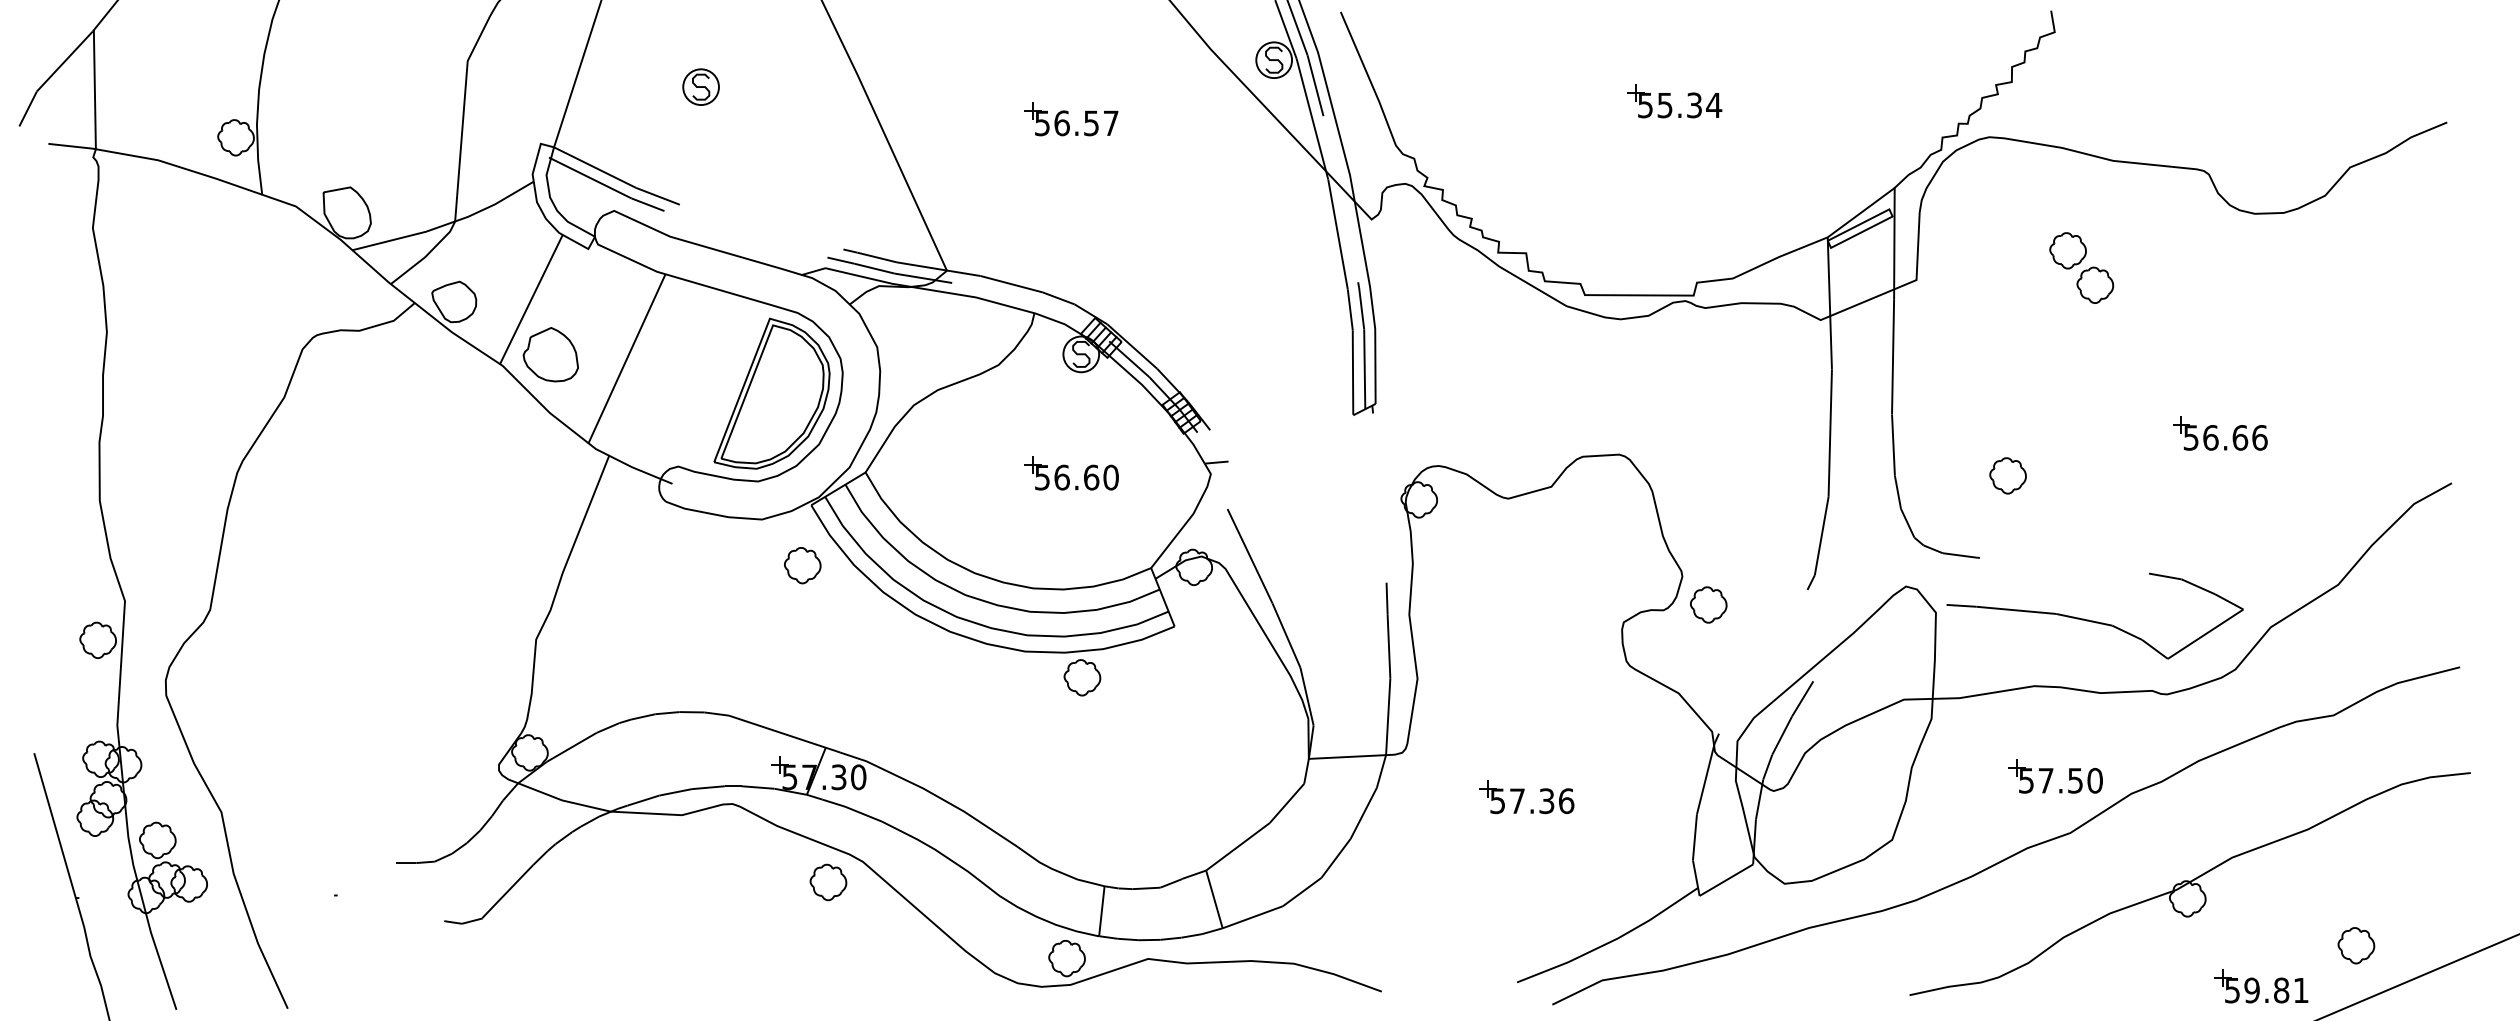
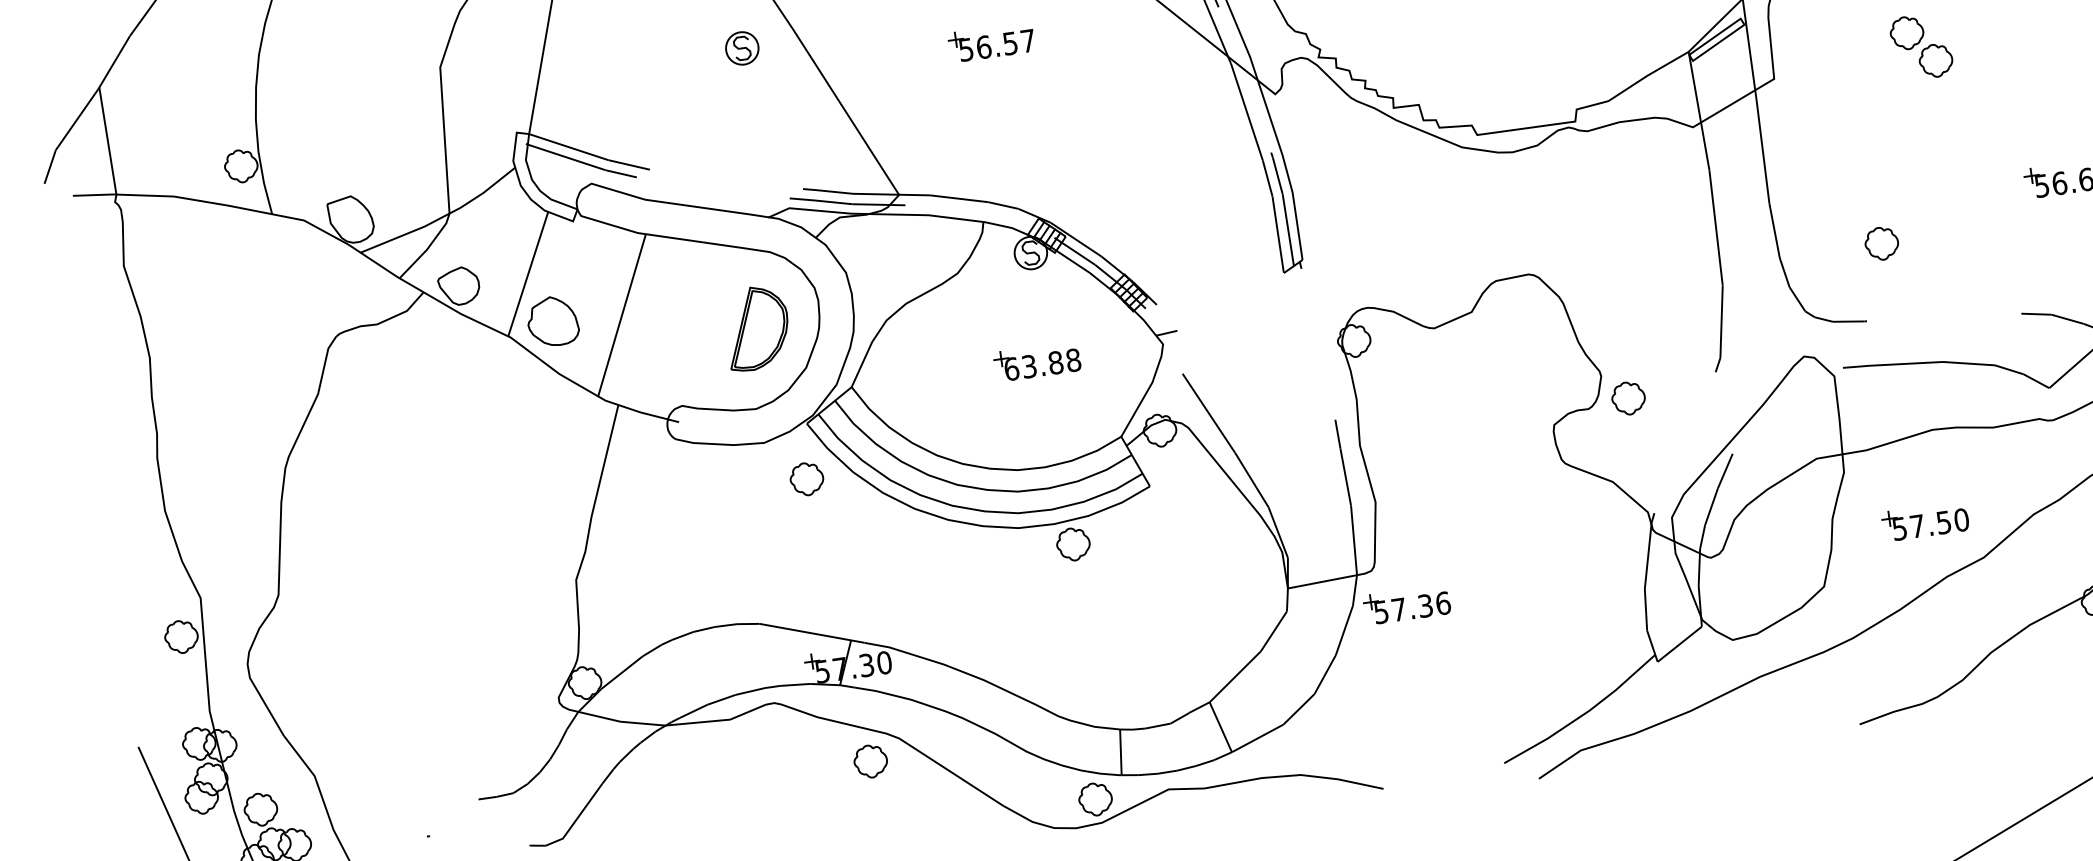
part: (700, 86) -> (741, 47), moved
part: (771, 393) -> (756, 328), size x0.6
text: (1076, 477) -> (1042, 364), 56.60 -> 63.88
part: (2055, 776) -> (1925, 521), moved
part: (1526, 797) -> (1406, 605), moved

